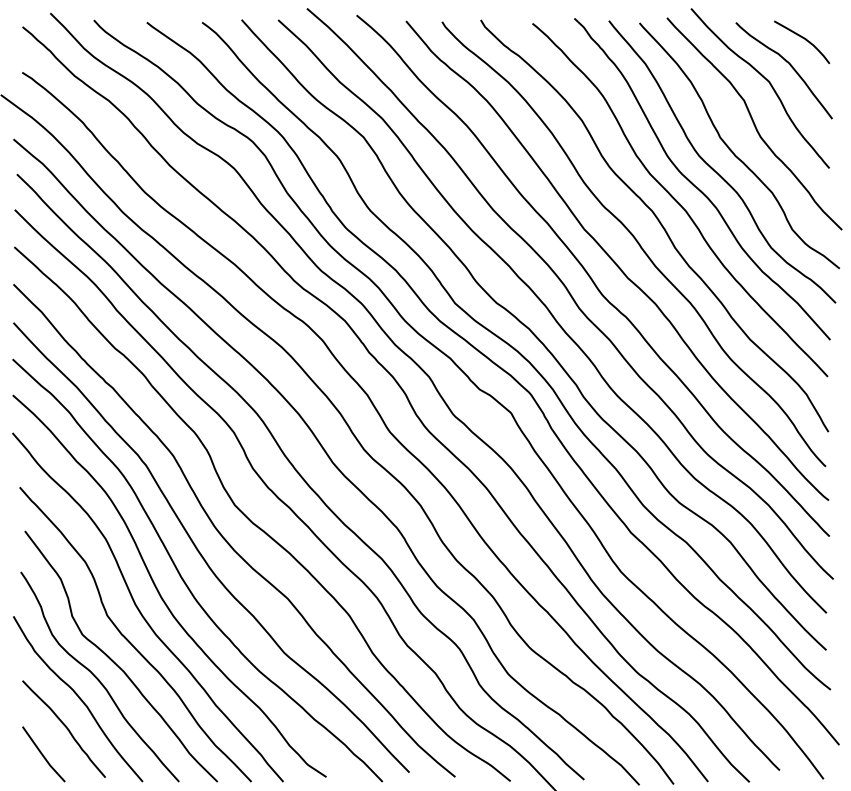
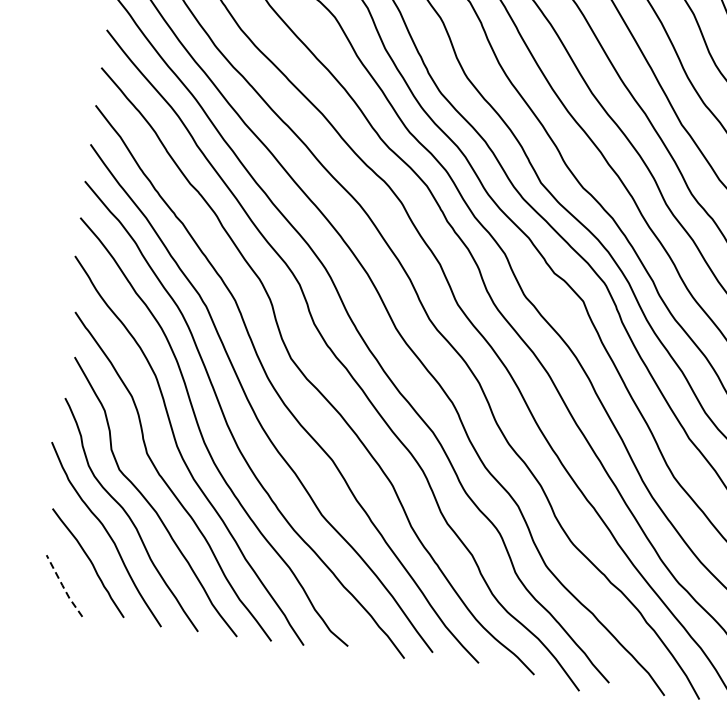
line: (42, 754) -> (63, 586), solid -> dashed

